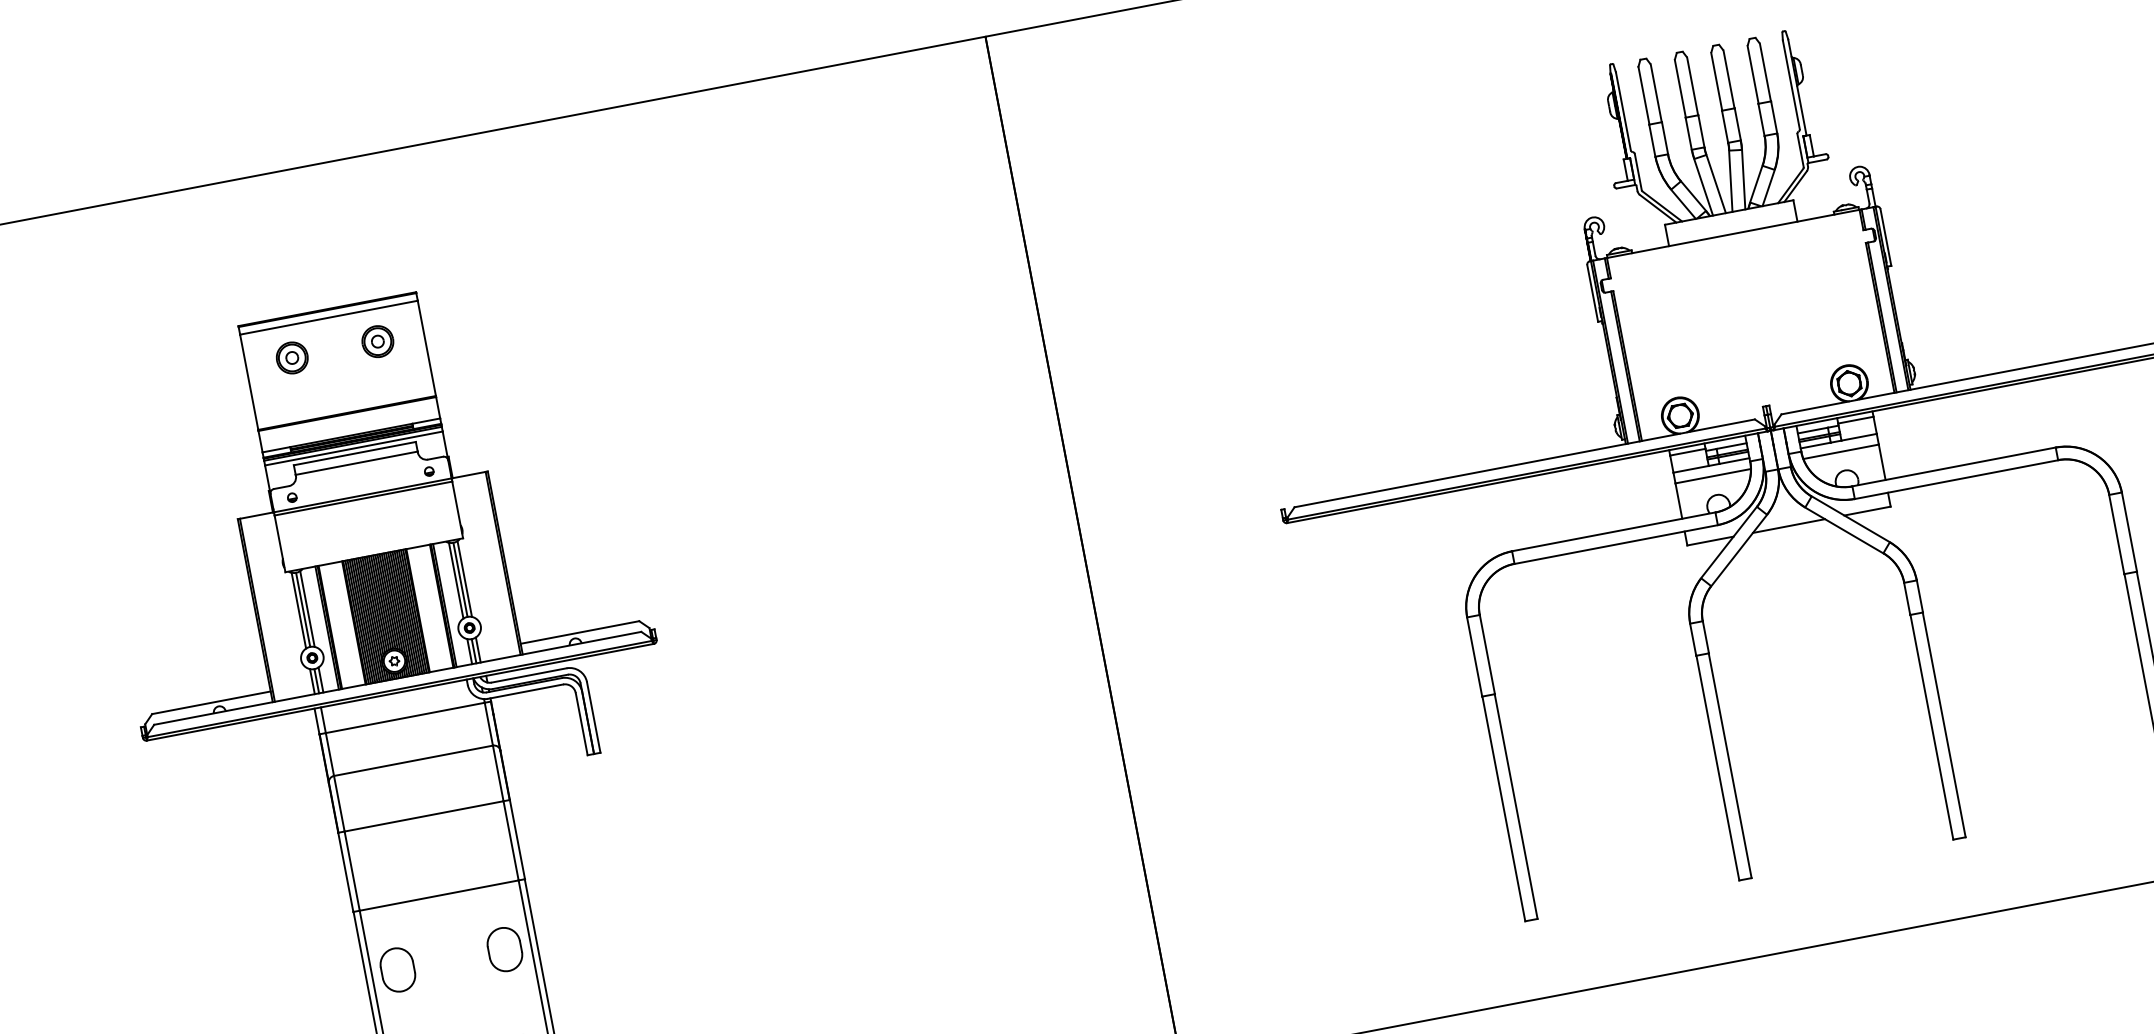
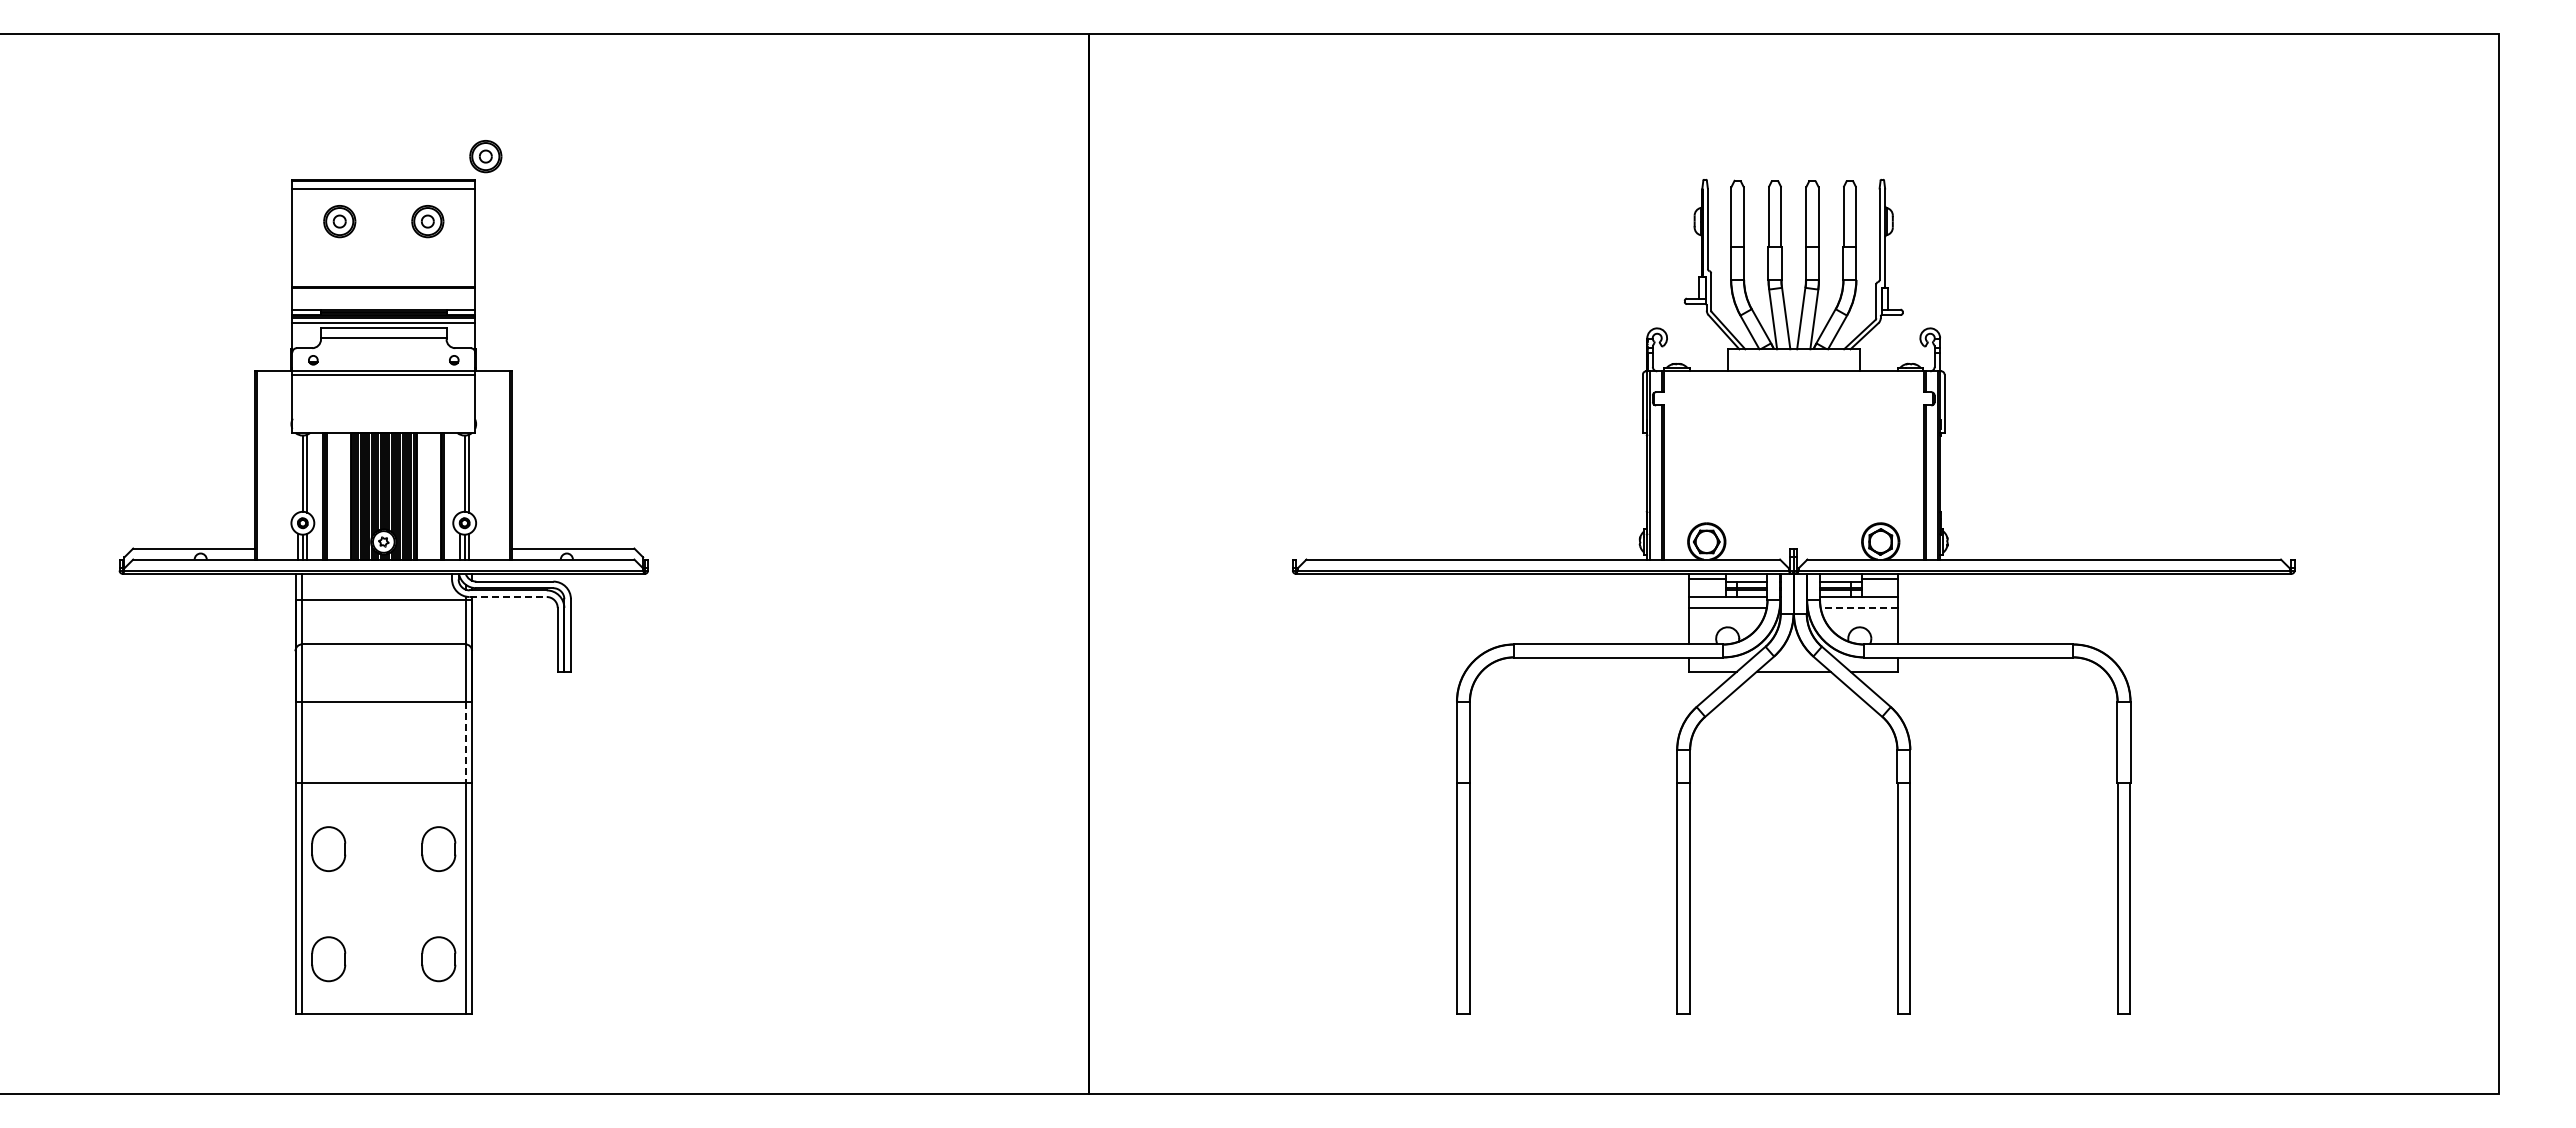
part: (421, 267) -> (485, 156), added
line: (1841, 452) -> (1859, 608), solid -> dashed
line: (456, 580) -> (460, 473), removed
line: (298, 610) -> (298, 473), removed
line: (525, 692) -> (508, 597), solid -> dashed
line: (511, 840) -> (465, 742), solid -> dashed

